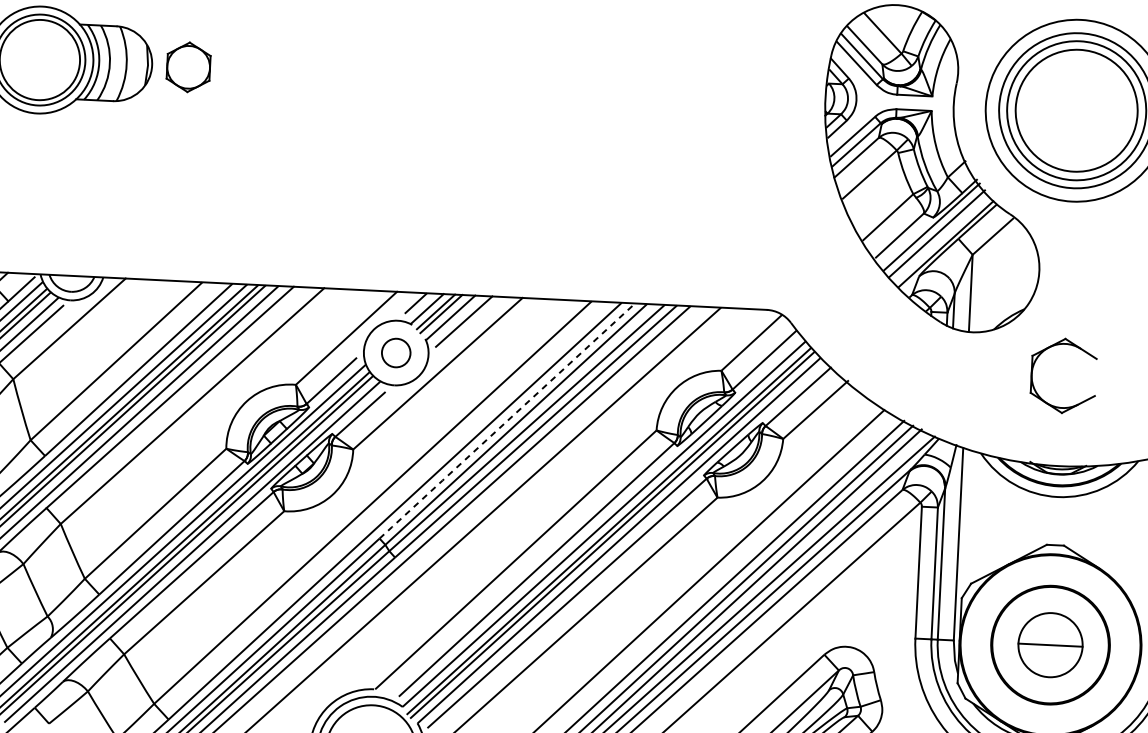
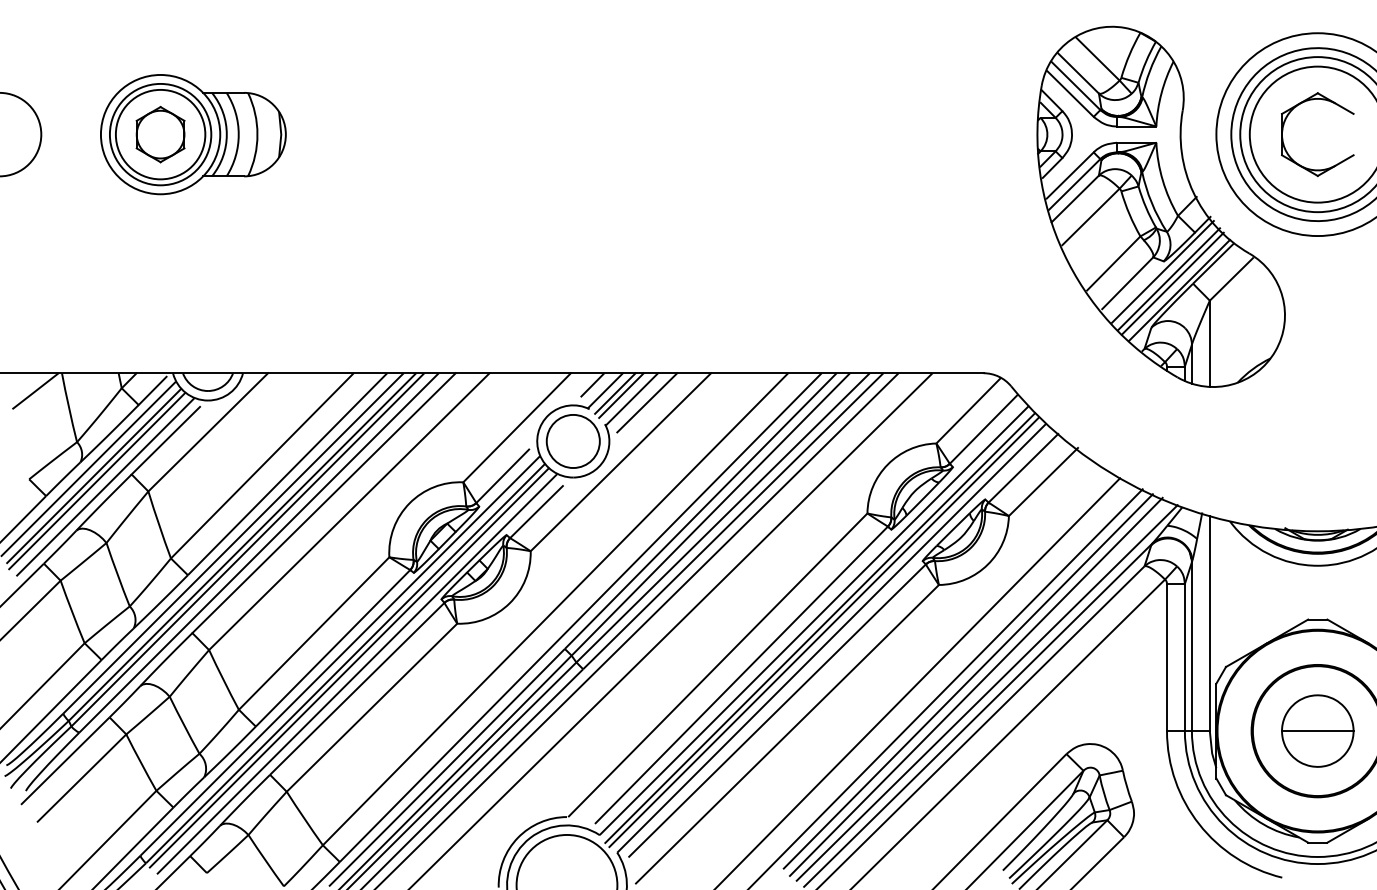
part: (188, 67) -> (160, 134), moved
line: (939, 237) -> (1172, 283), added
part: (1048, 349) -> (1299, 105), moved
circle: (395, 353) -> (572, 441), size x1.67
line: (506, 421) -> (699, 511), dashed -> solid

